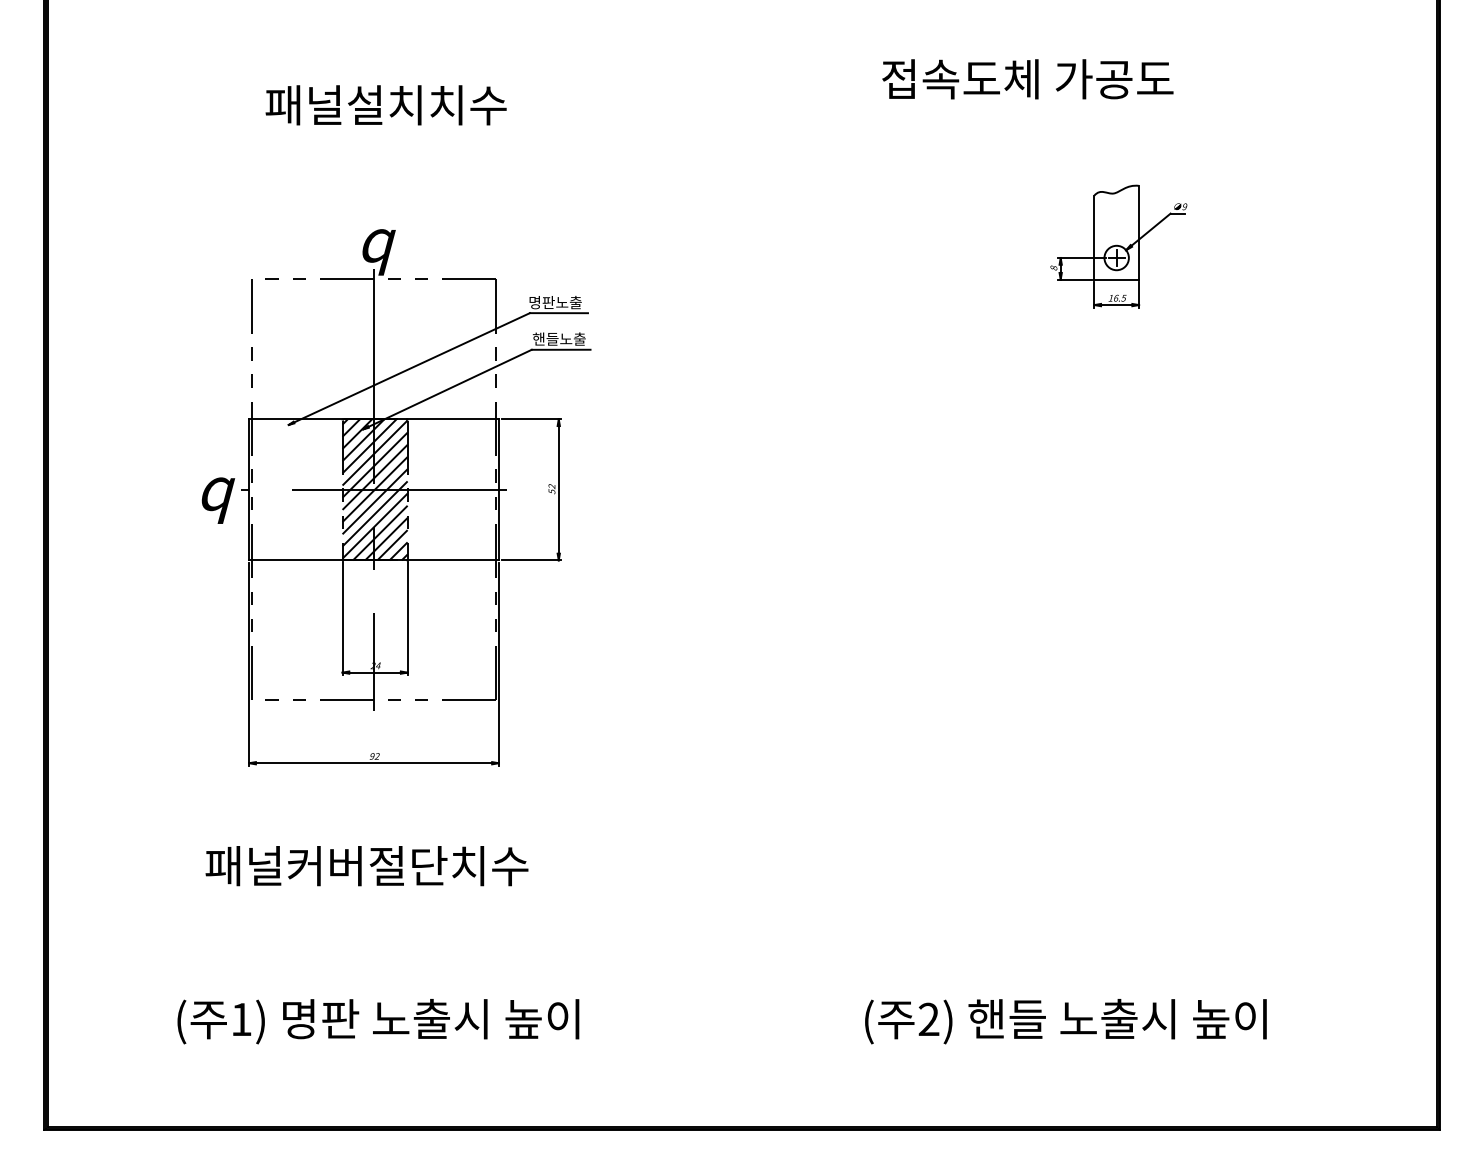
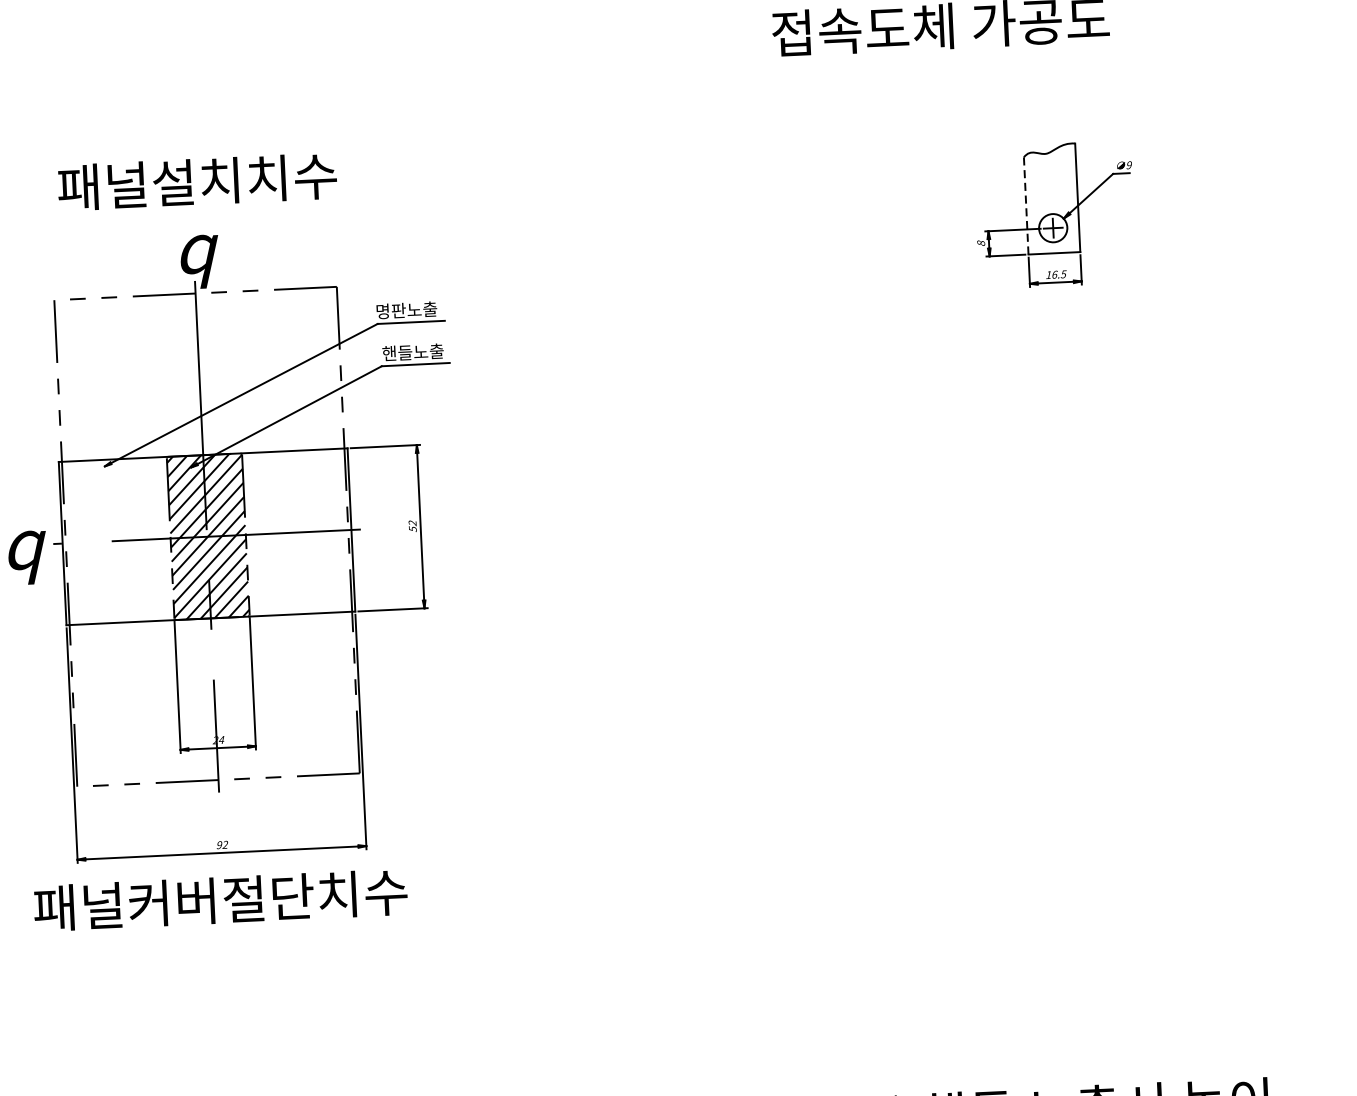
text: (385, 105) -> (196, 182), moved
line: (1094, 237) -> (1026, 205), solid -> dashed
text: (366, 866) -> (220, 900), moved

